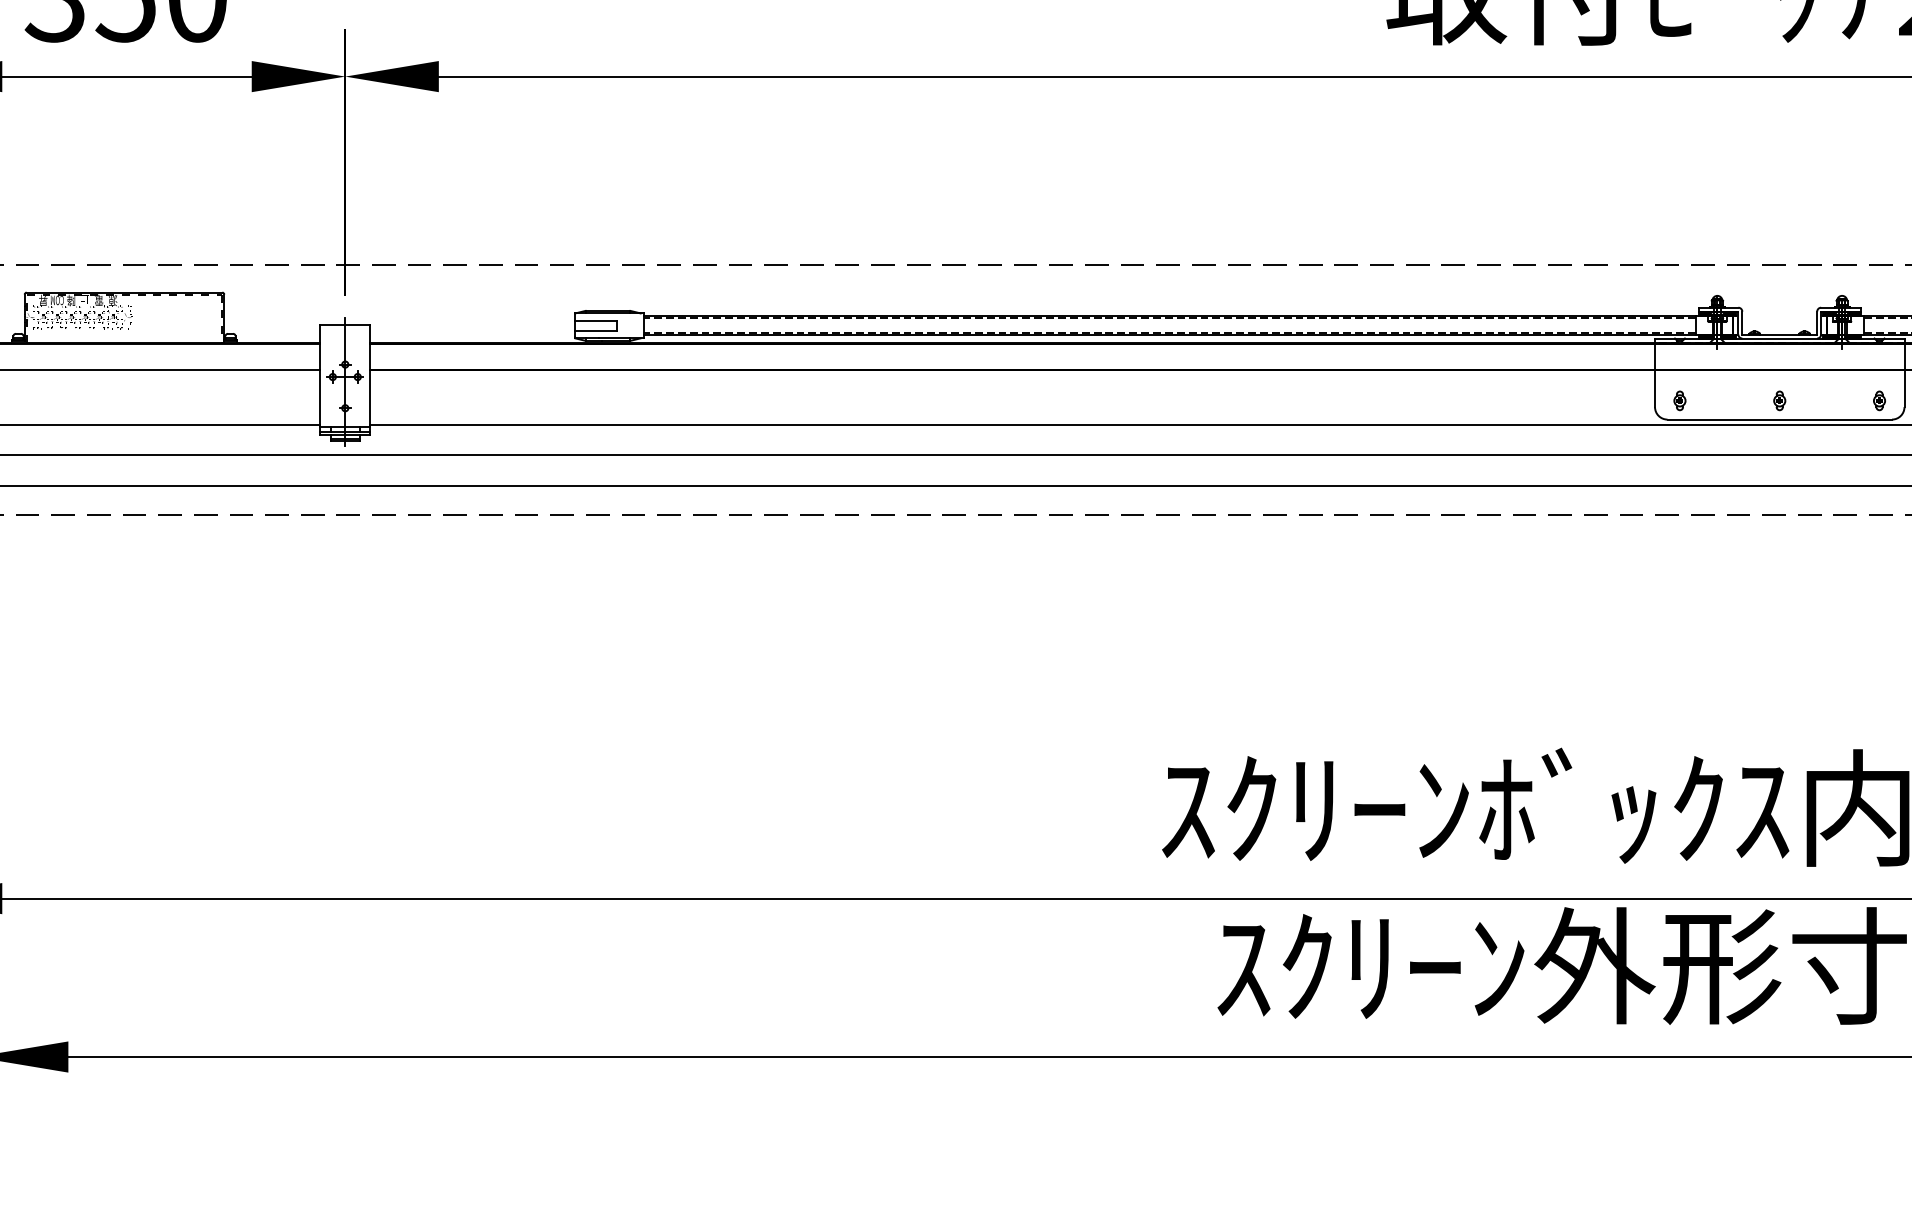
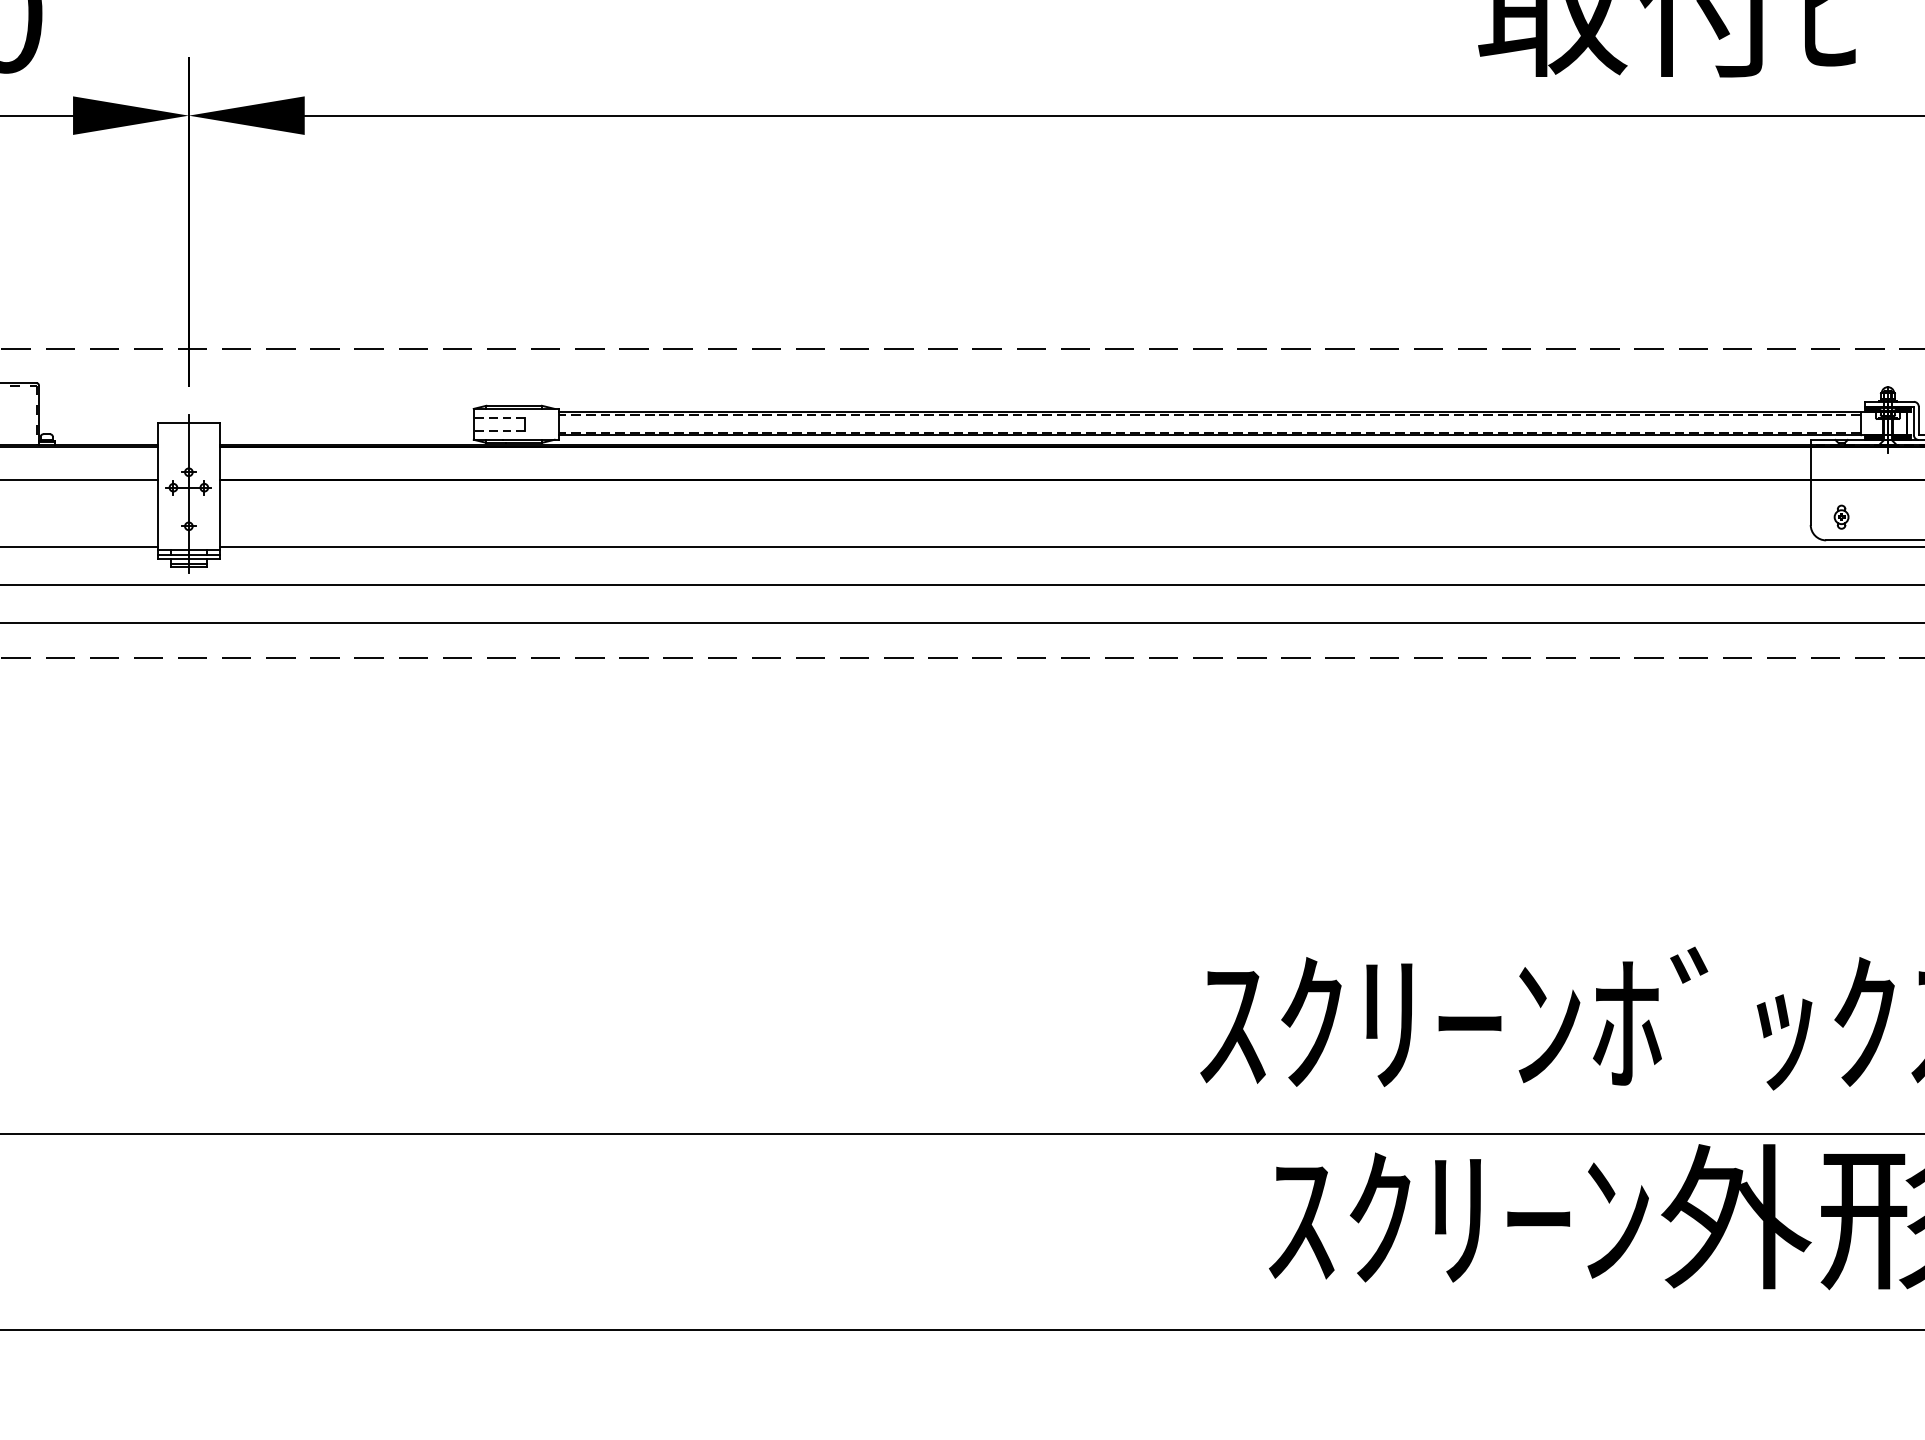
line: (595, 320) -> (498, 417), solid -> dashed
line: (595, 330) -> (498, 430), solid -> dashed

